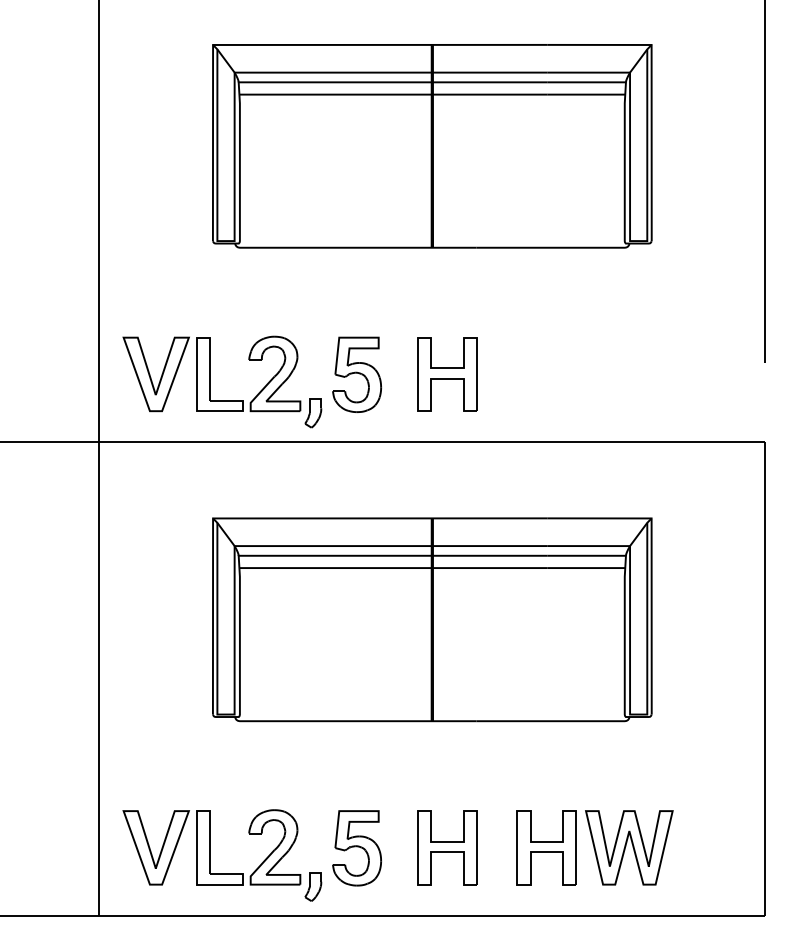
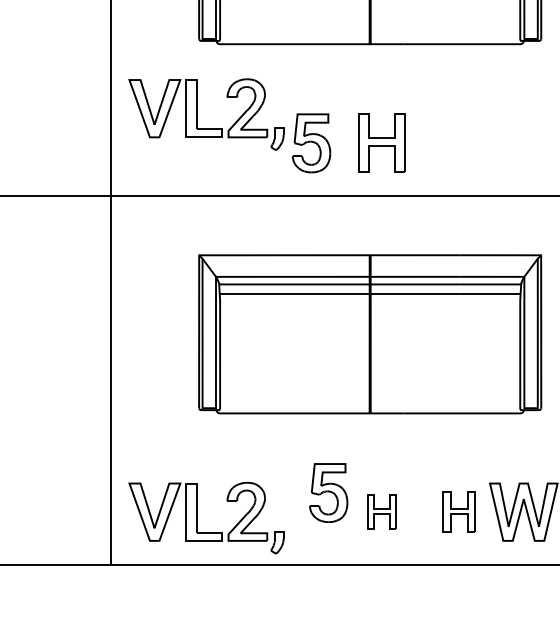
part: (210, 381) -> (197, 114), moved
part: (447, 847) -> (382, 511), size x0.6
part: (546, 847) -> (459, 511), size x0.7
part: (356, 848) -> (328, 493), moved

